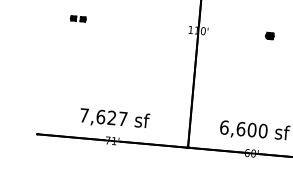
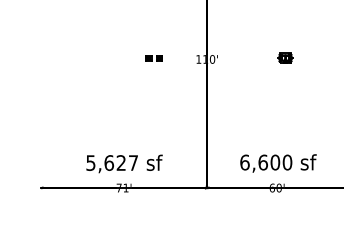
part: (77, 19) -> (153, 58), moved
part: (269, 36) -> (285, 58), size x1.6
text: (83, 115) -> (90, 162), 7,627 -> 5,627

